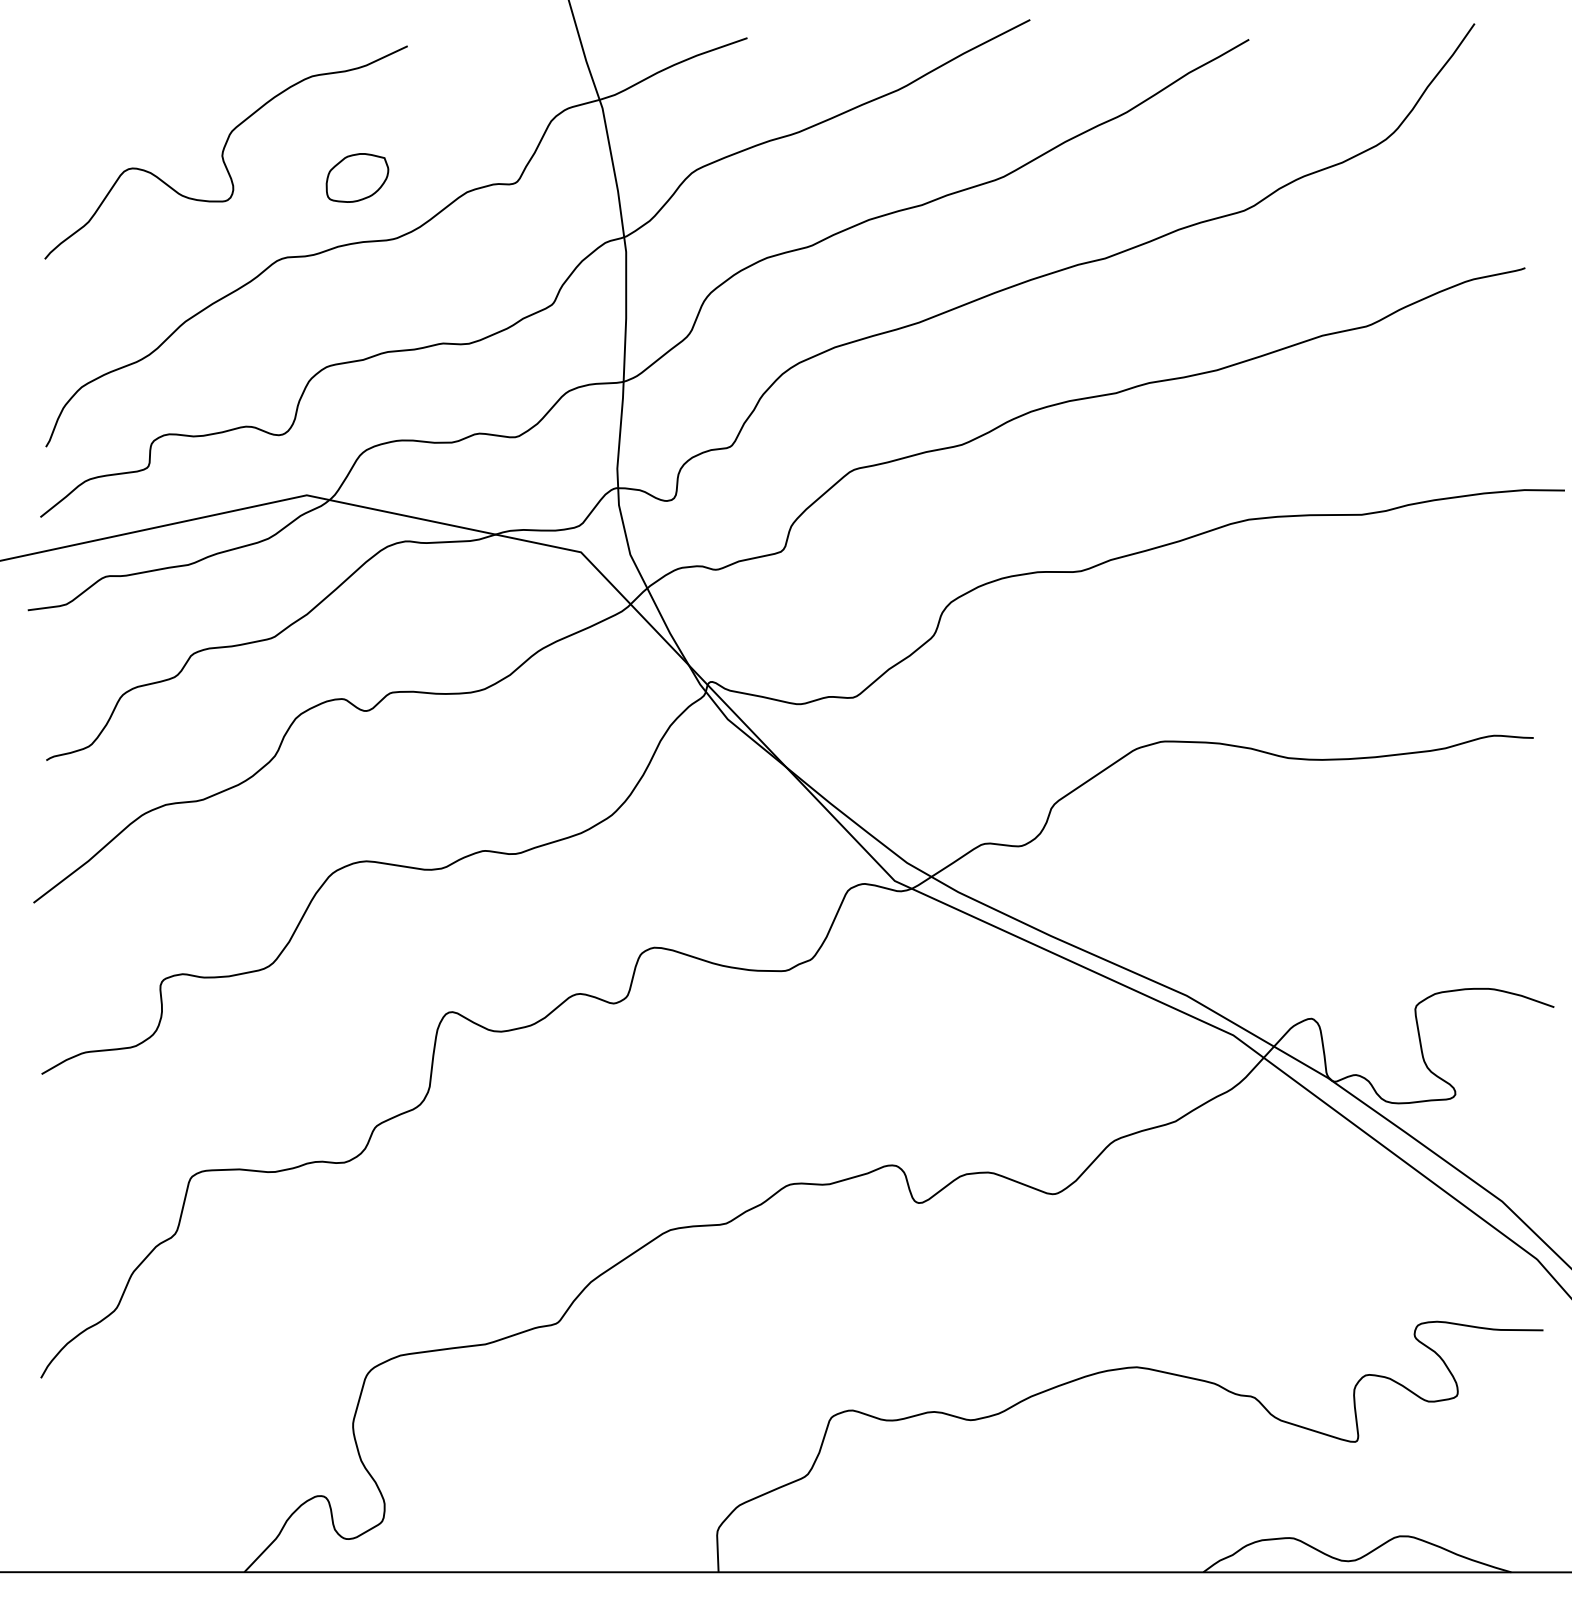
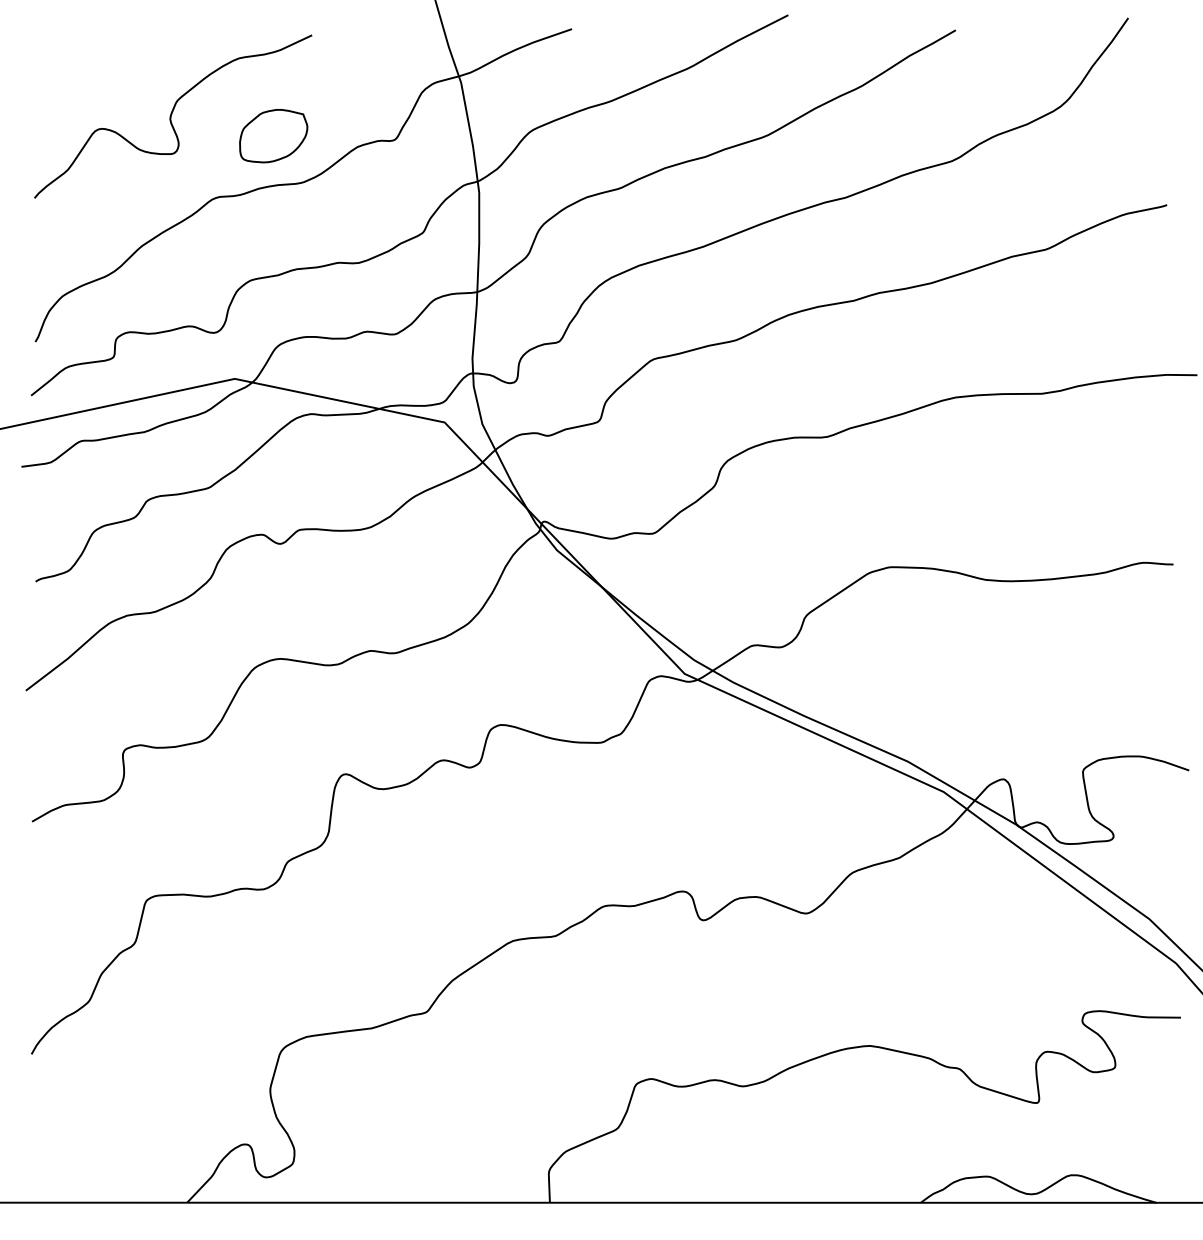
part: (357, 177) -> (273, 135), size x1.43

